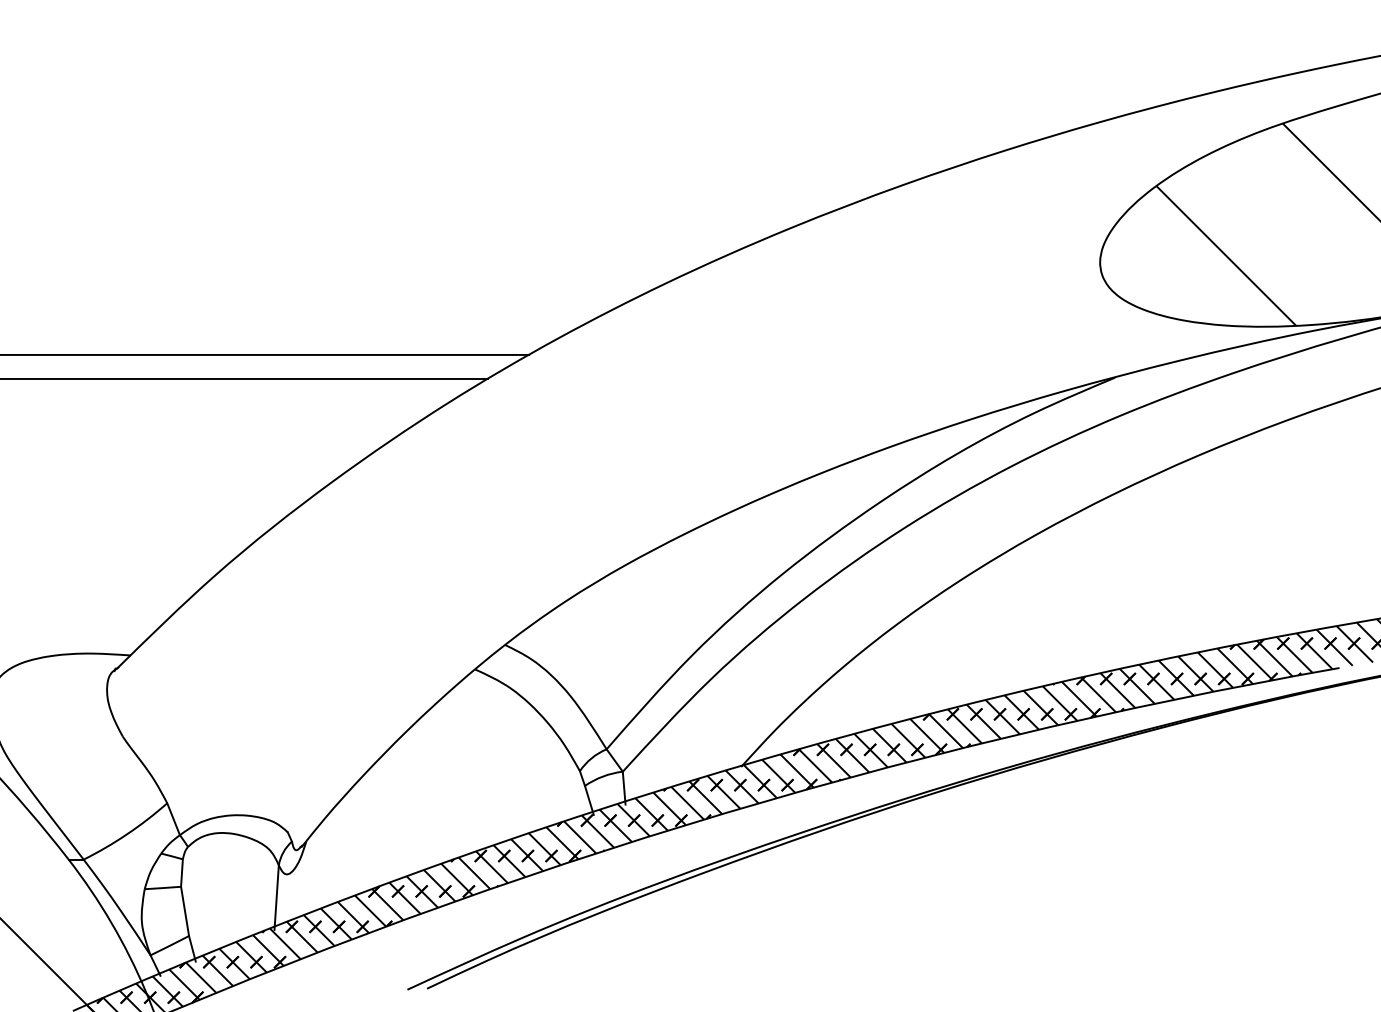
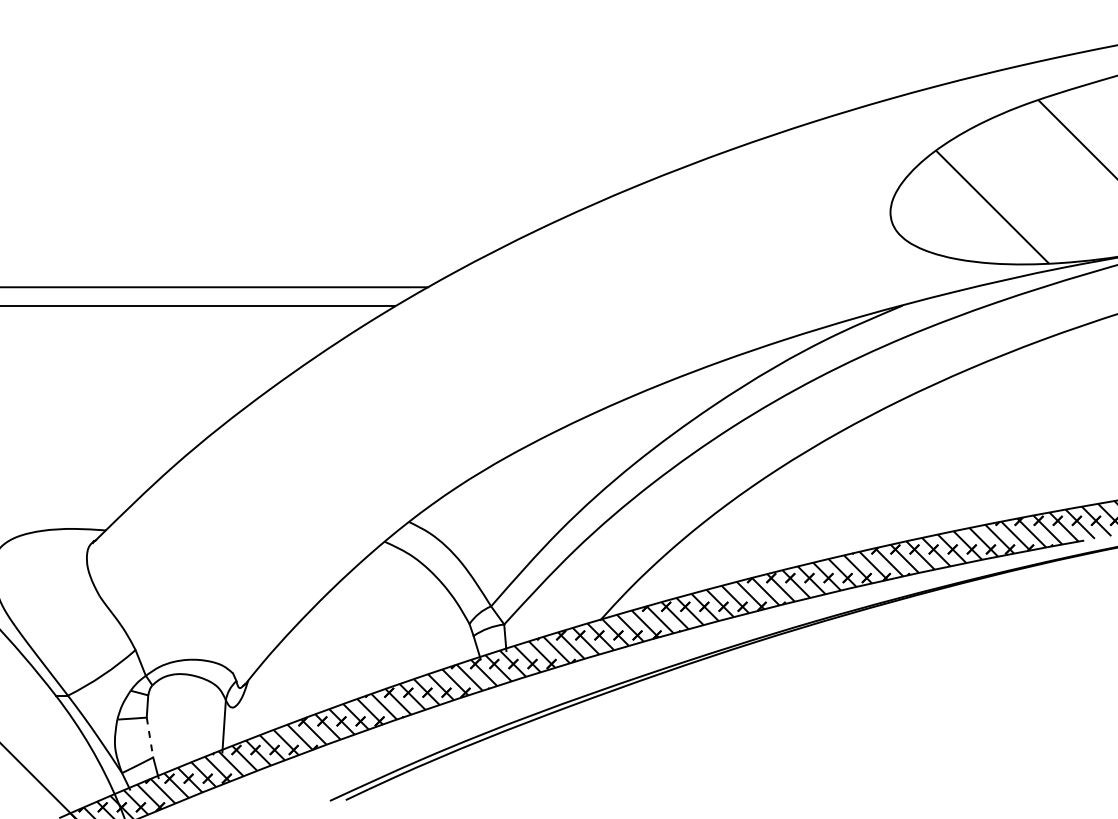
line: (185, 911) -> (150, 737), solid -> dashed

